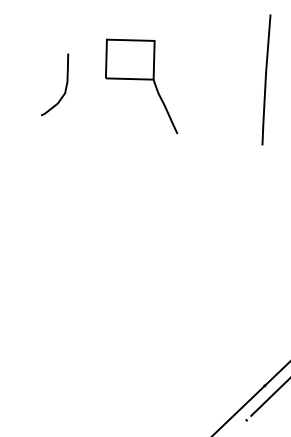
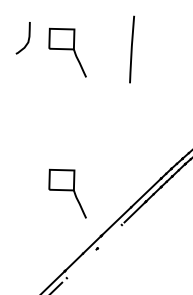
curve: (63, 89) -> (27, 40), moved
part: (141, 359) -> (67, 193), added

